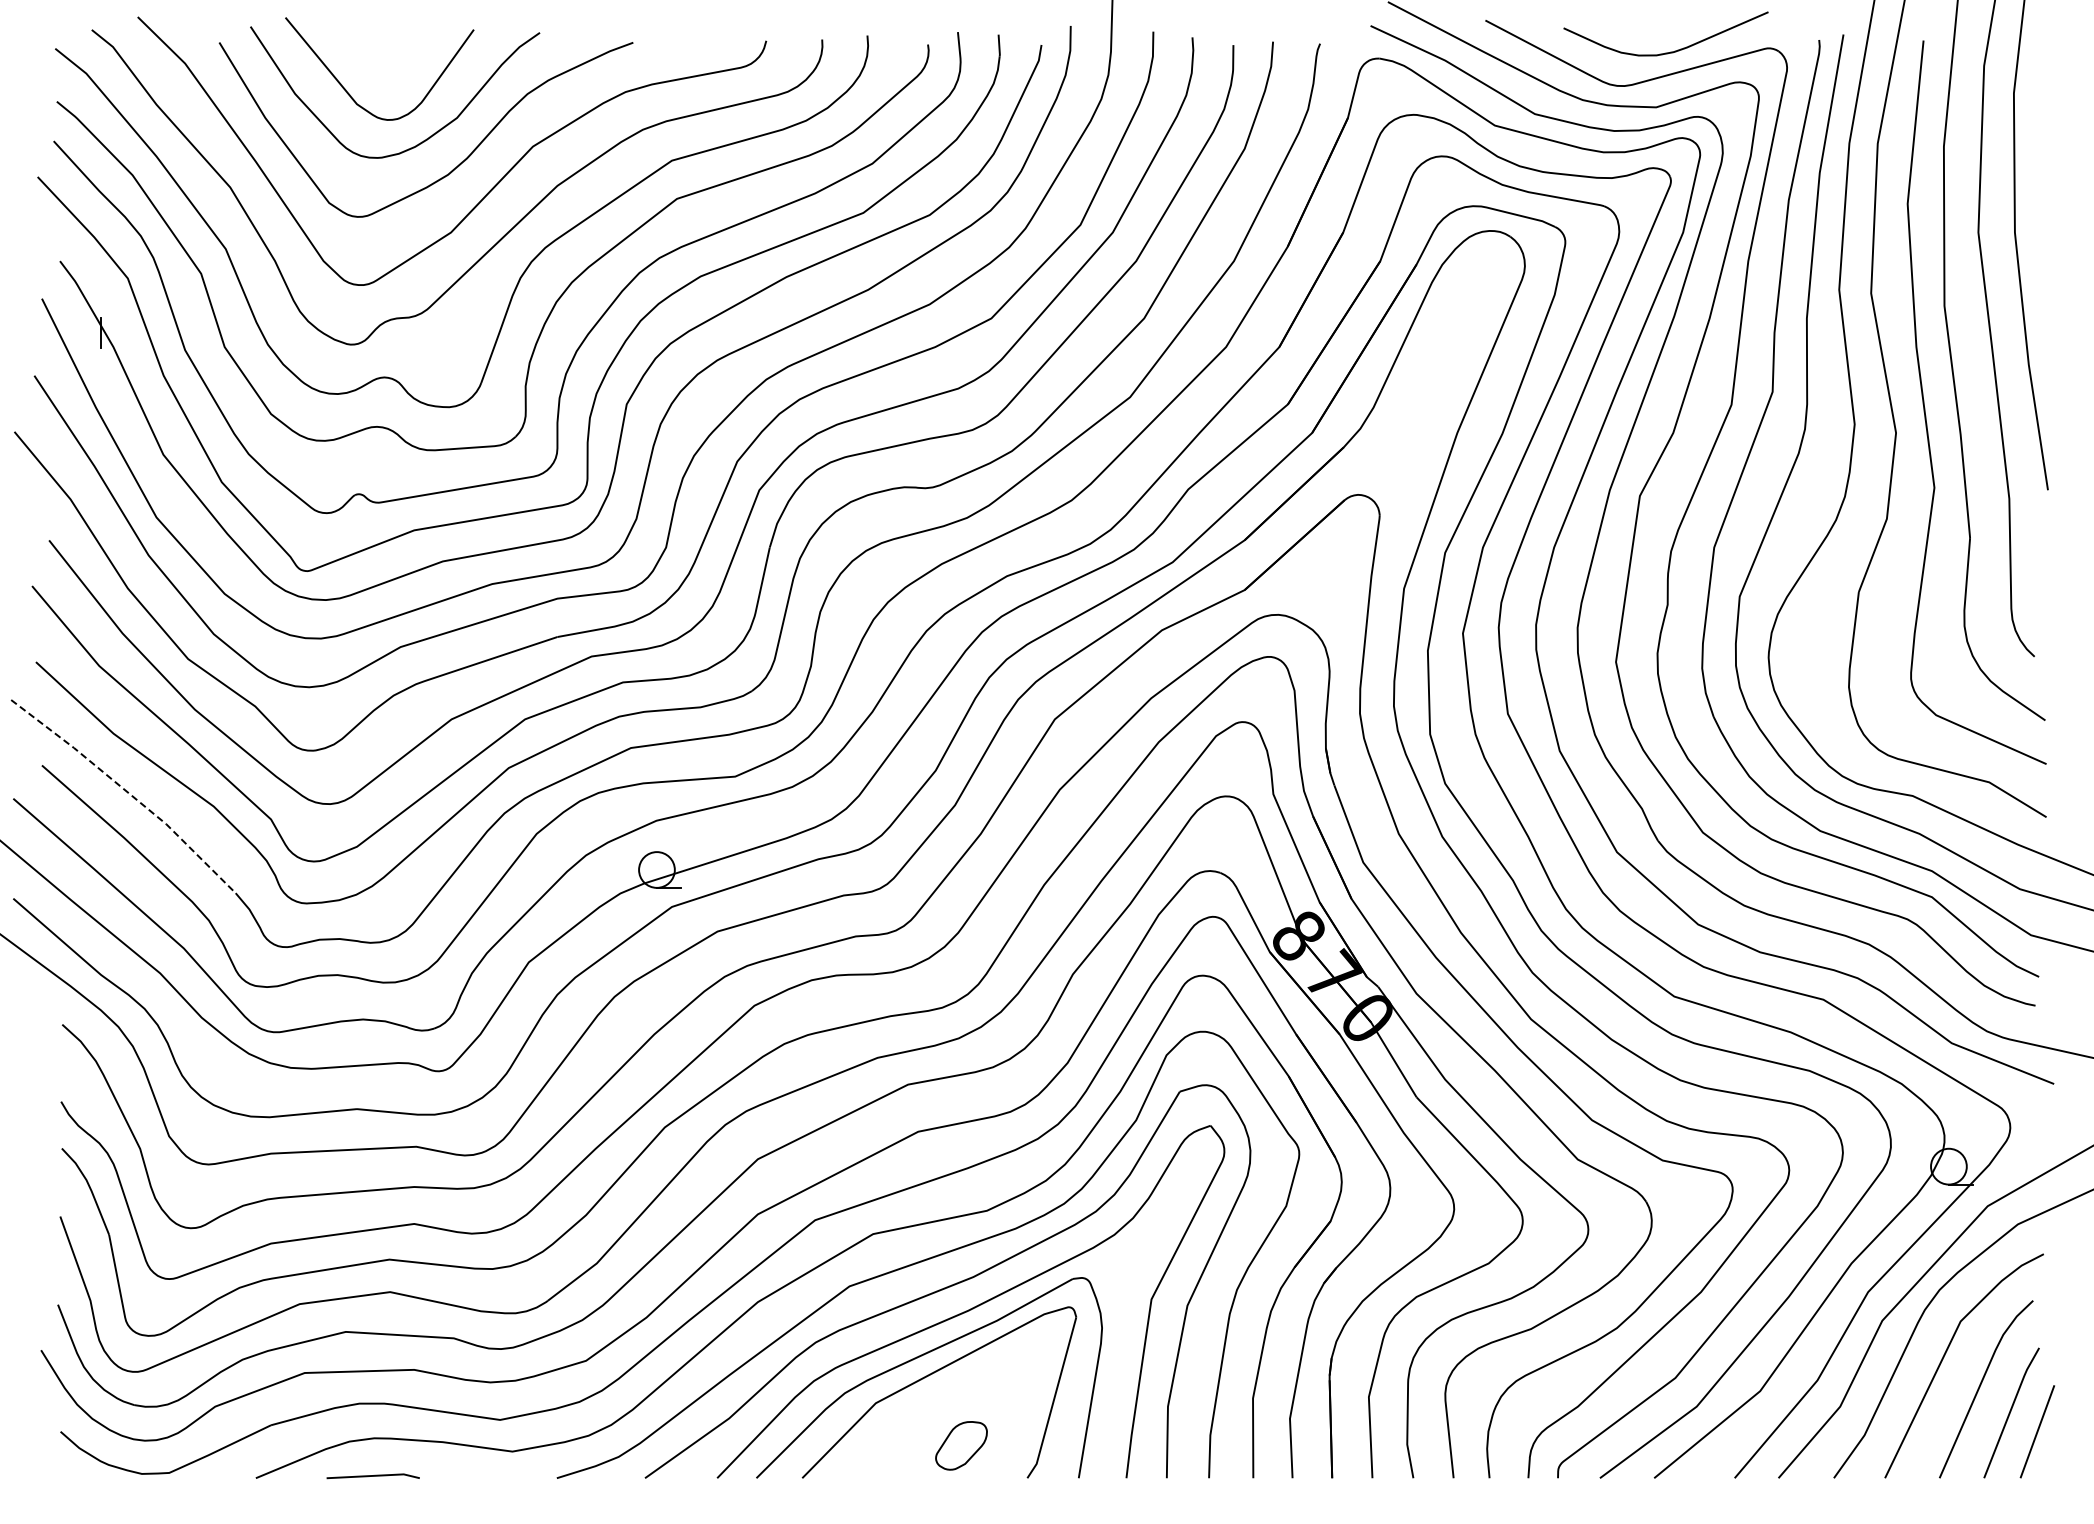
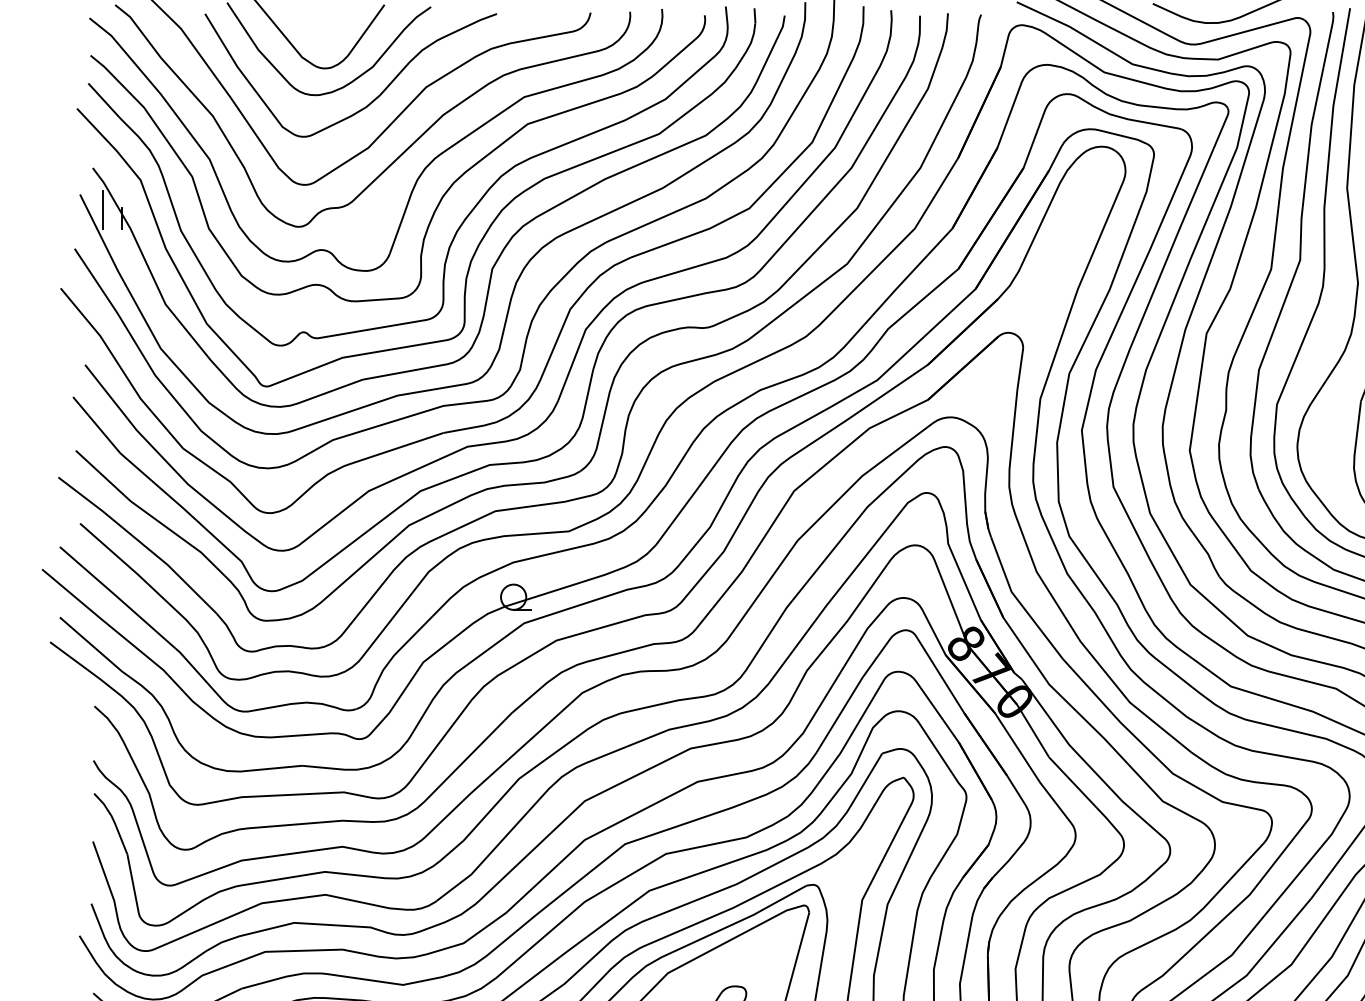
line: (73, 320) -> (102, 209), added
line: (127, 791) -> (140, 541), dashed -> solid

